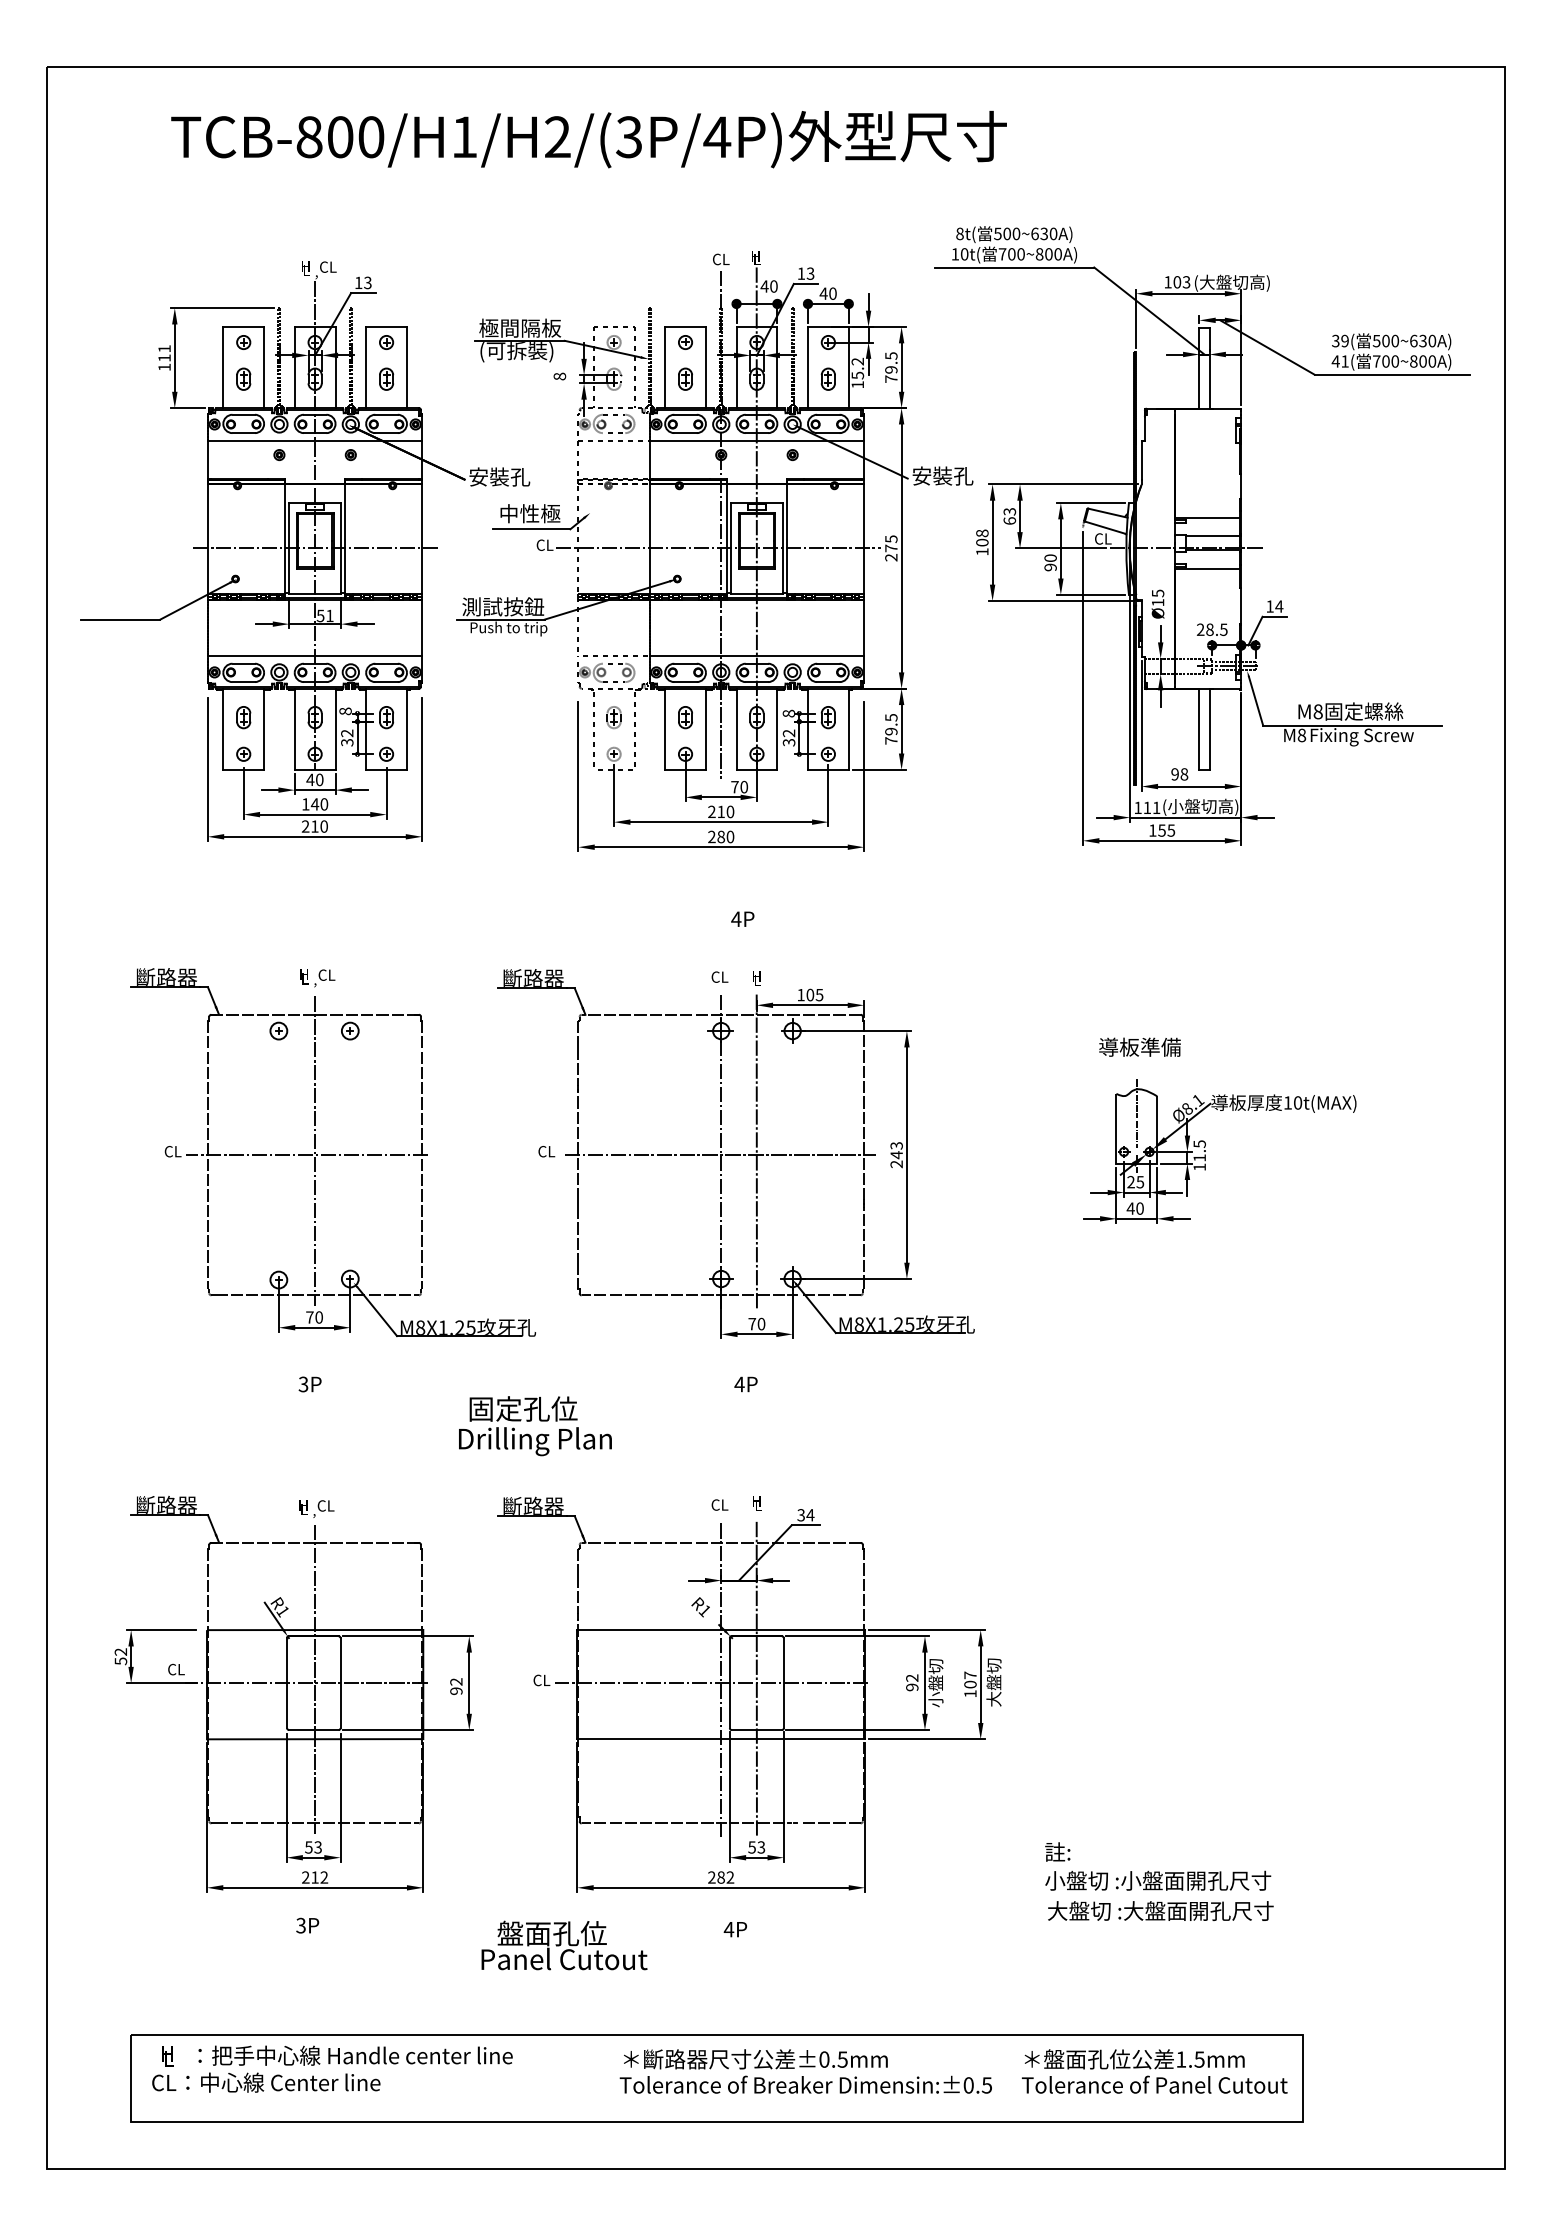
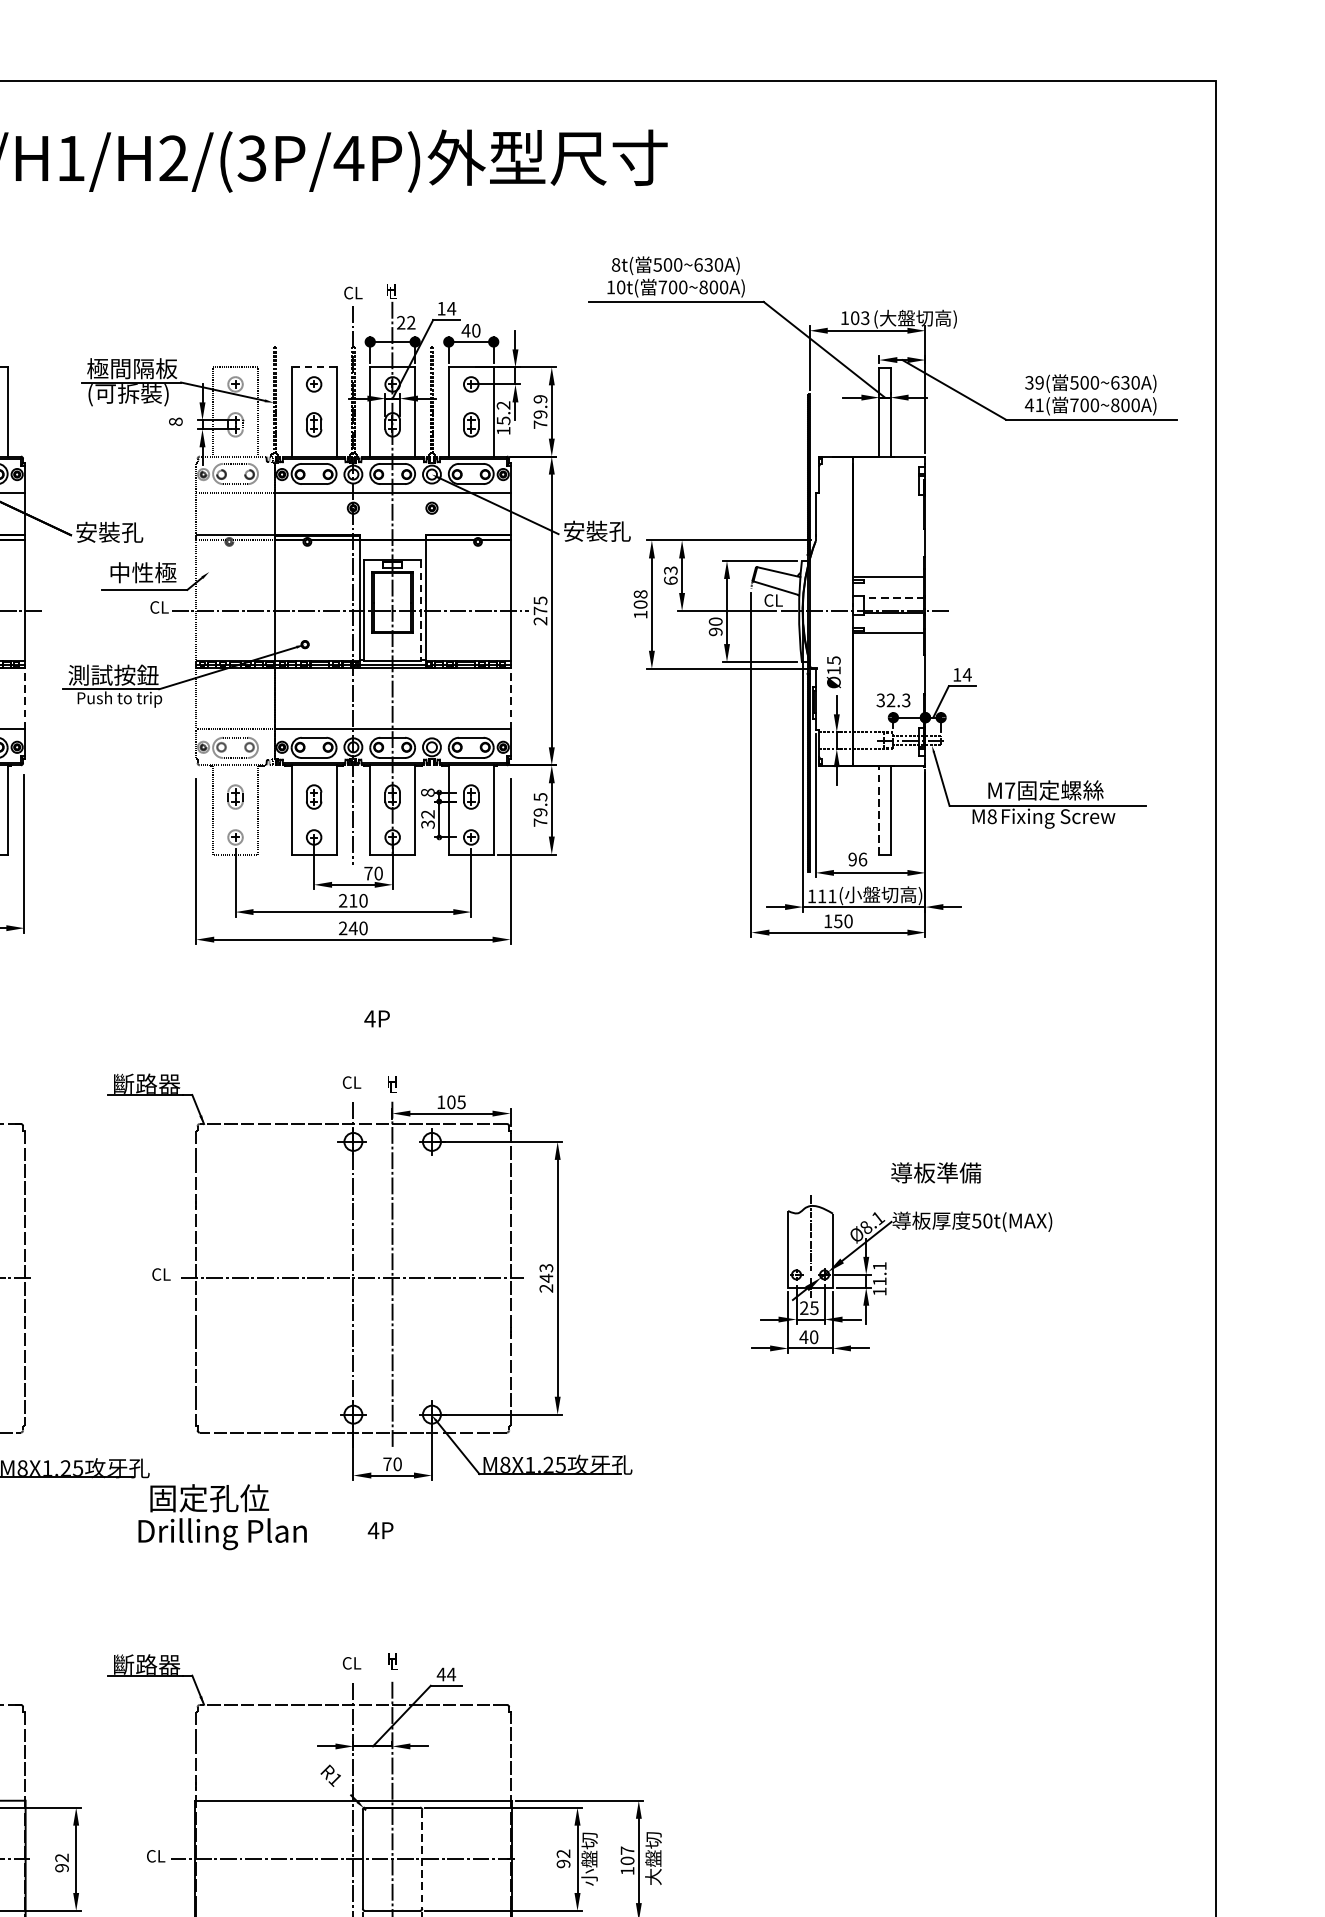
text: (810, 273) -> (451, 308), 13 -> 14
text: (768, 286) -> (405, 322), 40 -> 22
line: (685, 327) -> (314, 367), solid -> dashed
text: (891, 355) -> (540, 398), 79.5 -> 79.9
line: (1213, 536) -> (894, 597), solid -> dashed
line: (782, 548) -> (420, 611), solid -> dashed
line: (422, 628) -> (24, 699), solid -> dashed
line: (864, 628) -> (510, 699), solid -> dashed
text: (1211, 629) -> (892, 700), 28.5 -> 32.3
text: (1317, 711) -> (1009, 790), M8 -> M7
line: (1199, 729) -> (879, 810), solid -> dashed
text: (1184, 774) -> (863, 859), 98 -> 96
text: (1171, 830) -> (848, 921), 155 -> 150
text: (721, 836) -> (353, 927), 280 -> 240
text: (1139, 1046) -> (935, 1172), moved
text: (1287, 1102) -> (976, 1220), 10t(MAX) -> 50t(MAX)
text: (1199, 1143) -> (879, 1265), 11.5 -> 11.1
text: (535, 1426) -> (222, 1517), moved
text: (801, 1515) -> (441, 1674), 34 -> 44
line: (783, 1683) -> (421, 1859), solid -> dashed

